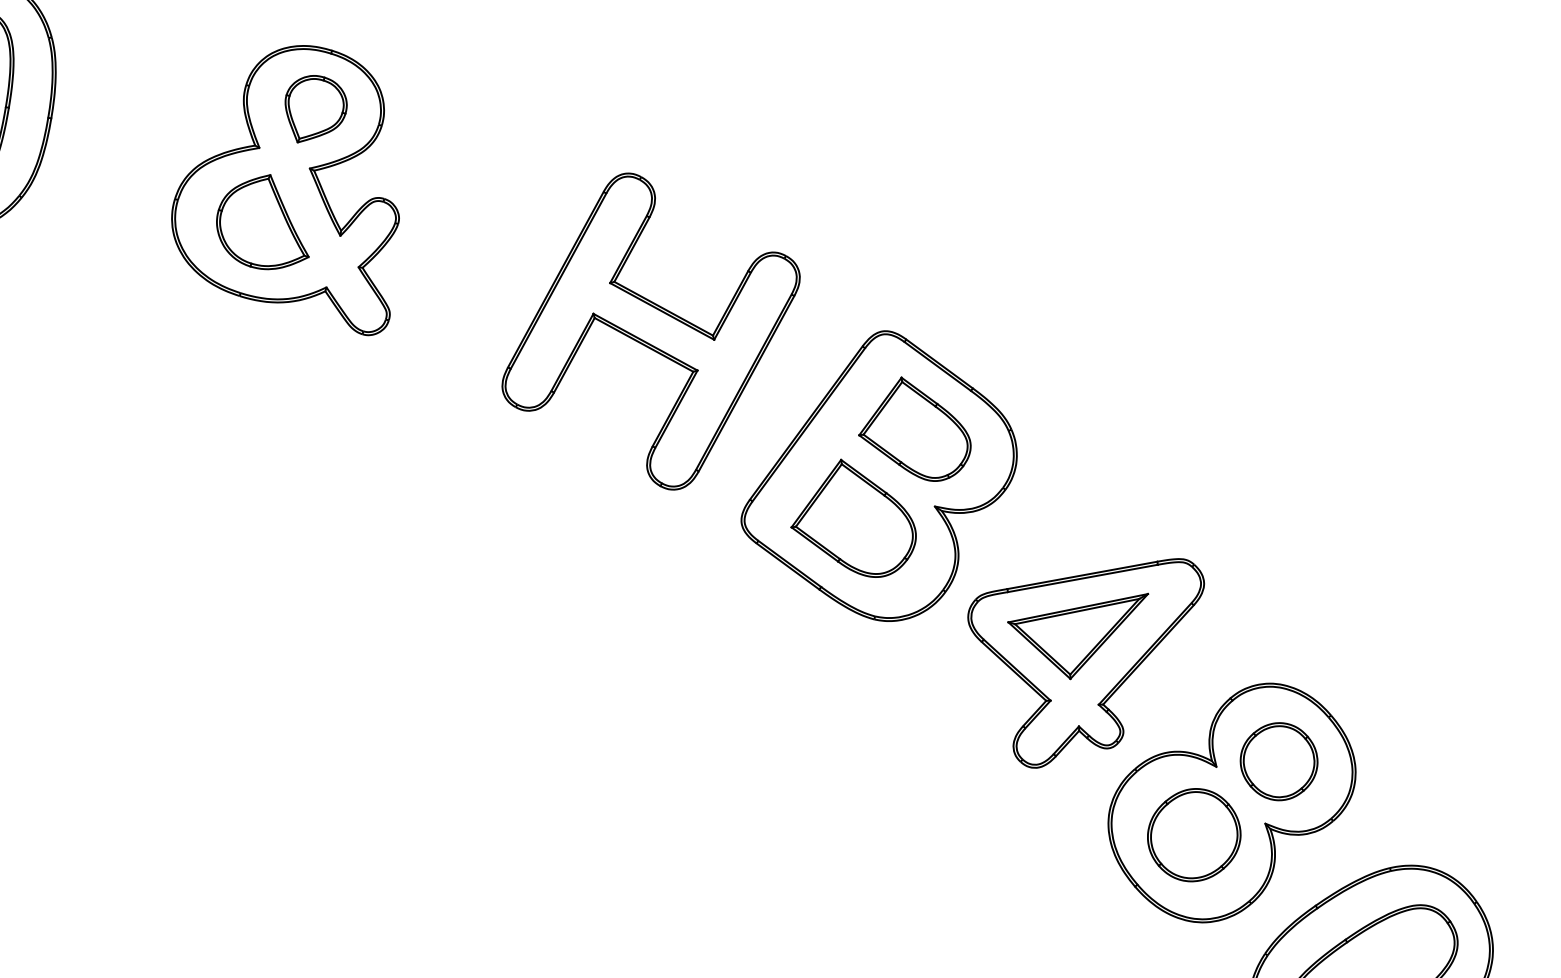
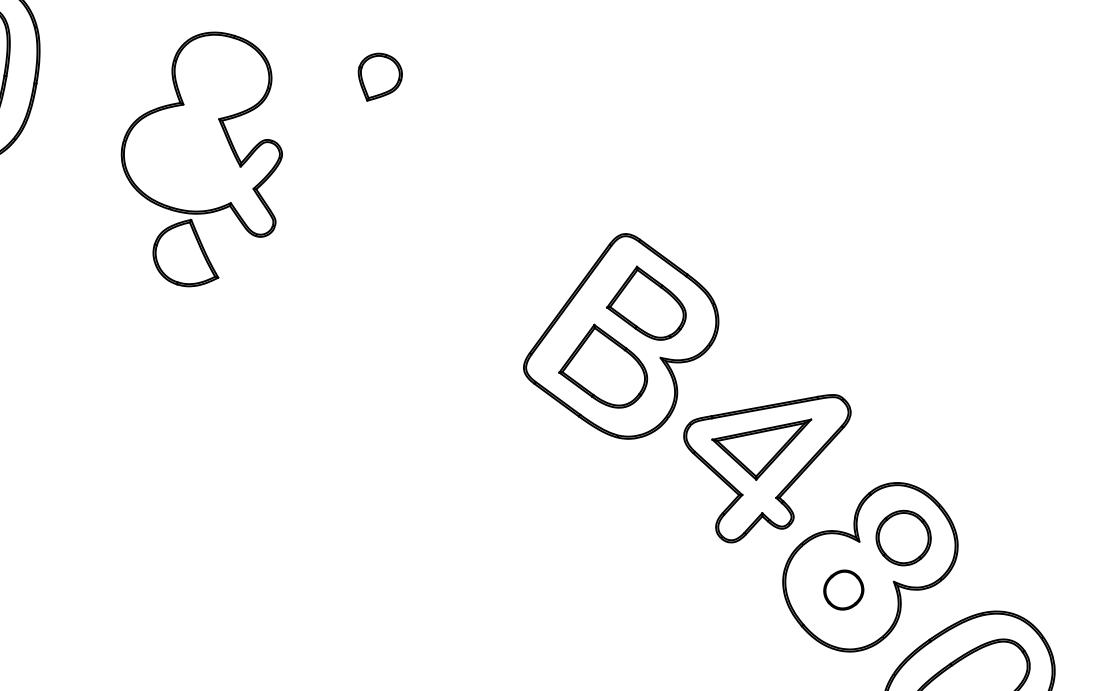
part: (315, 109) -> (379, 77), moved
part: (262, 222) -> (185, 253), moved
part: (650, 331) -> (459, 234), removed
part: (1194, 835) -> (843, 590), size x0.6

